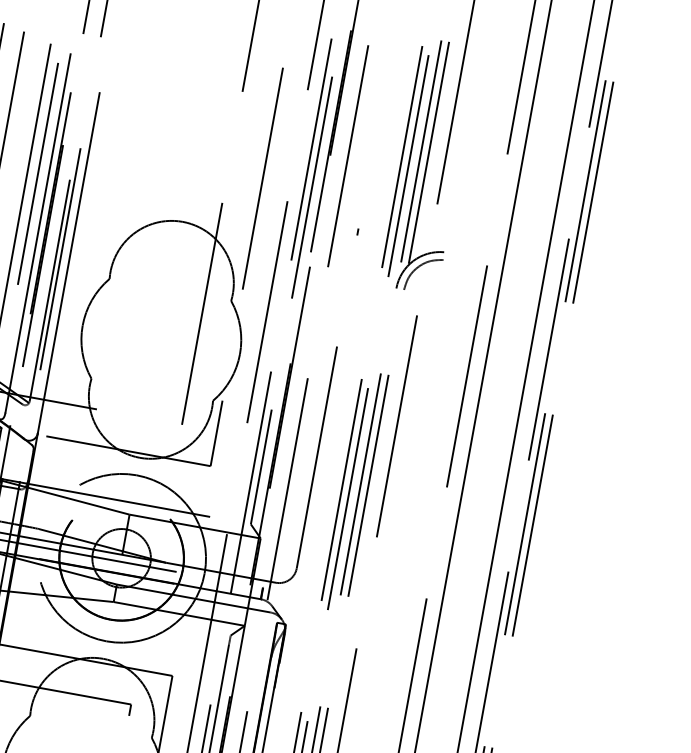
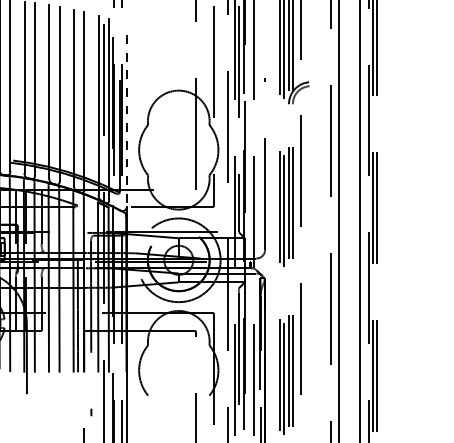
line: (68, 262) -> (126, 120), solid -> dashed

